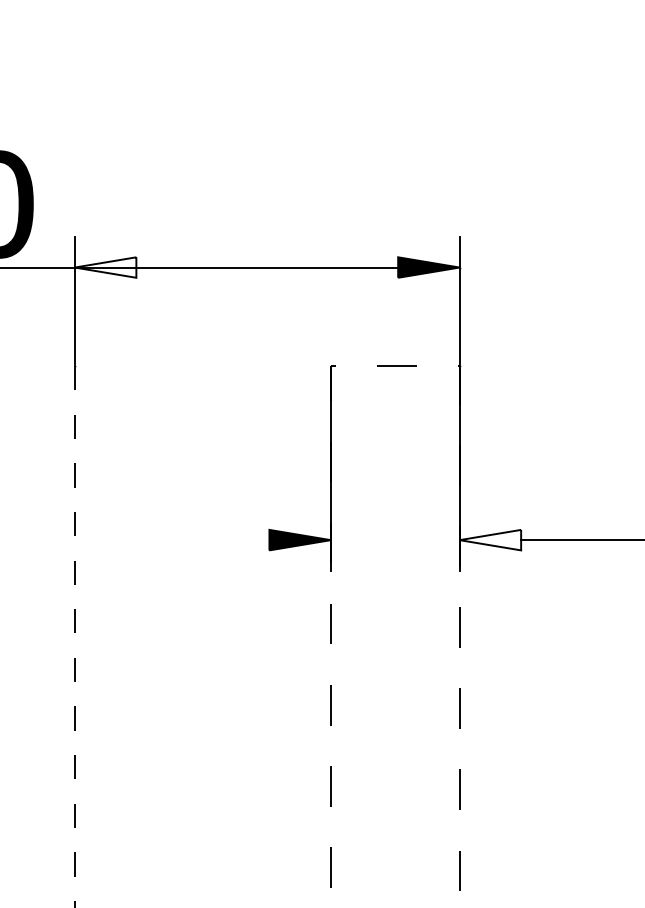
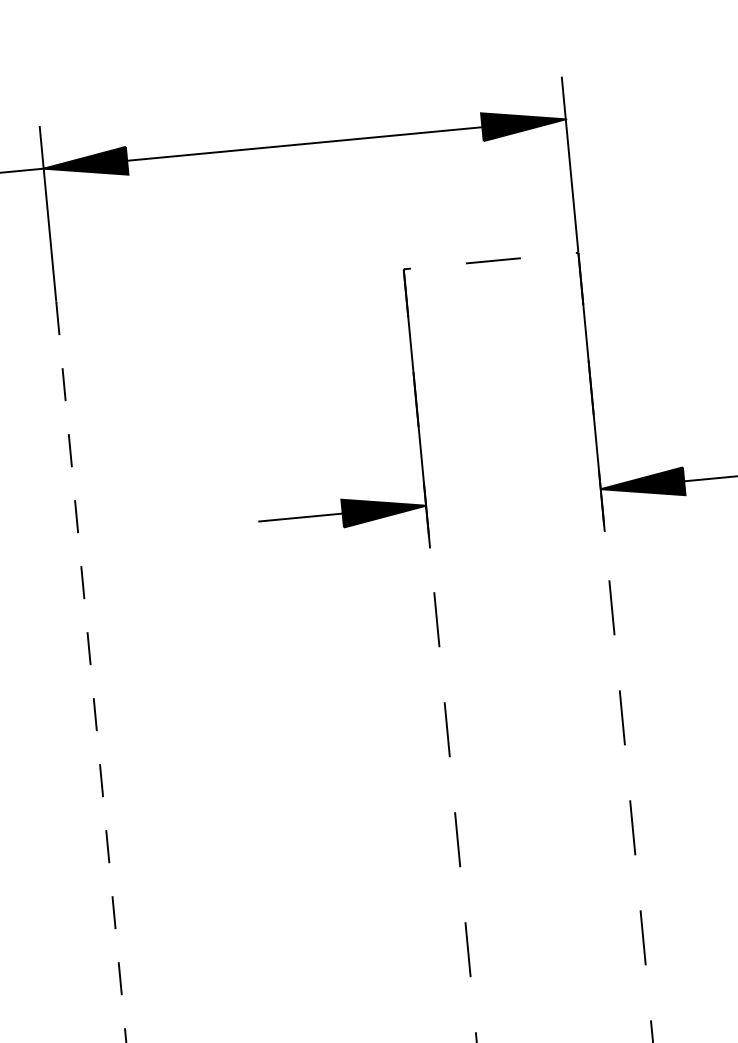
fill: (105, 267) -> (85, 164), added
fill: (490, 539) -> (642, 484), added
line: (238, 540) -> (300, 518), added

